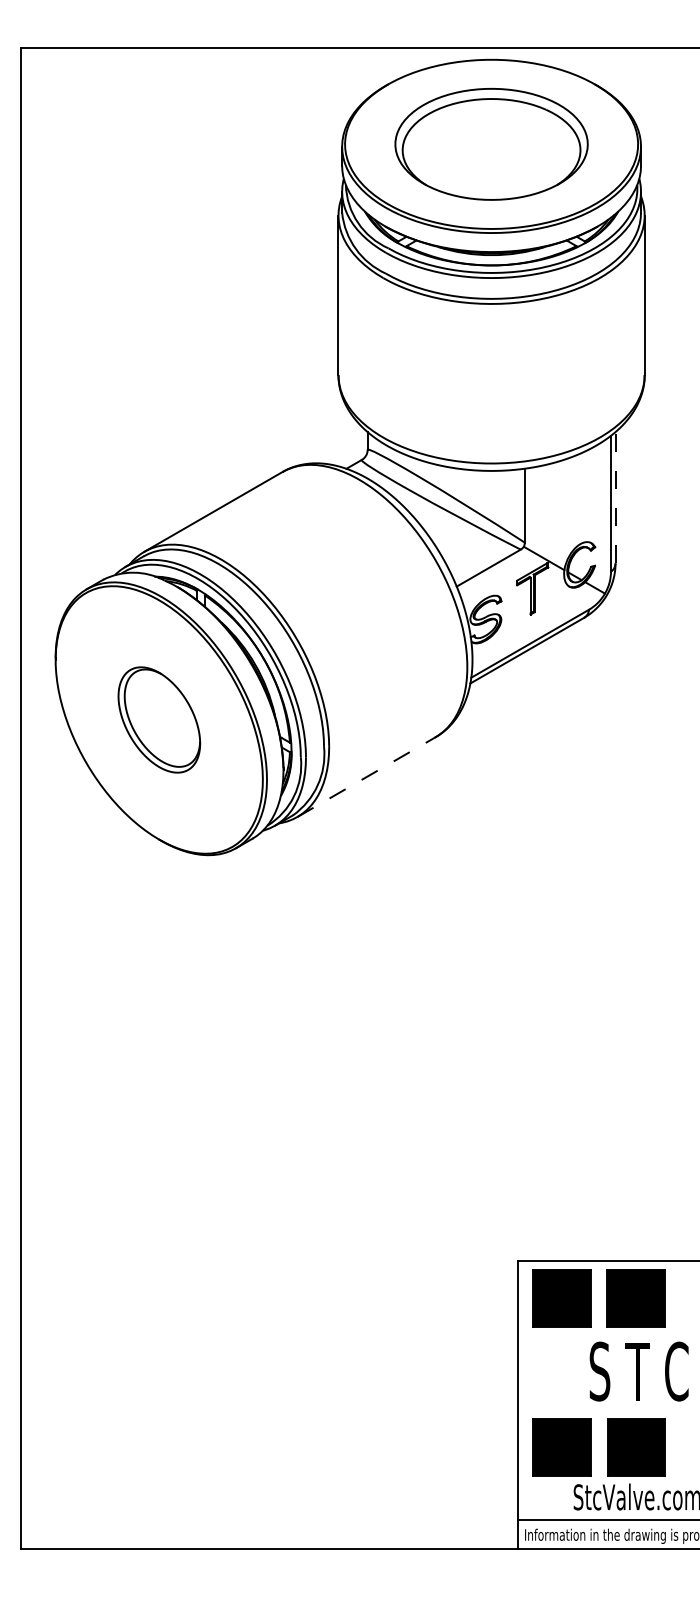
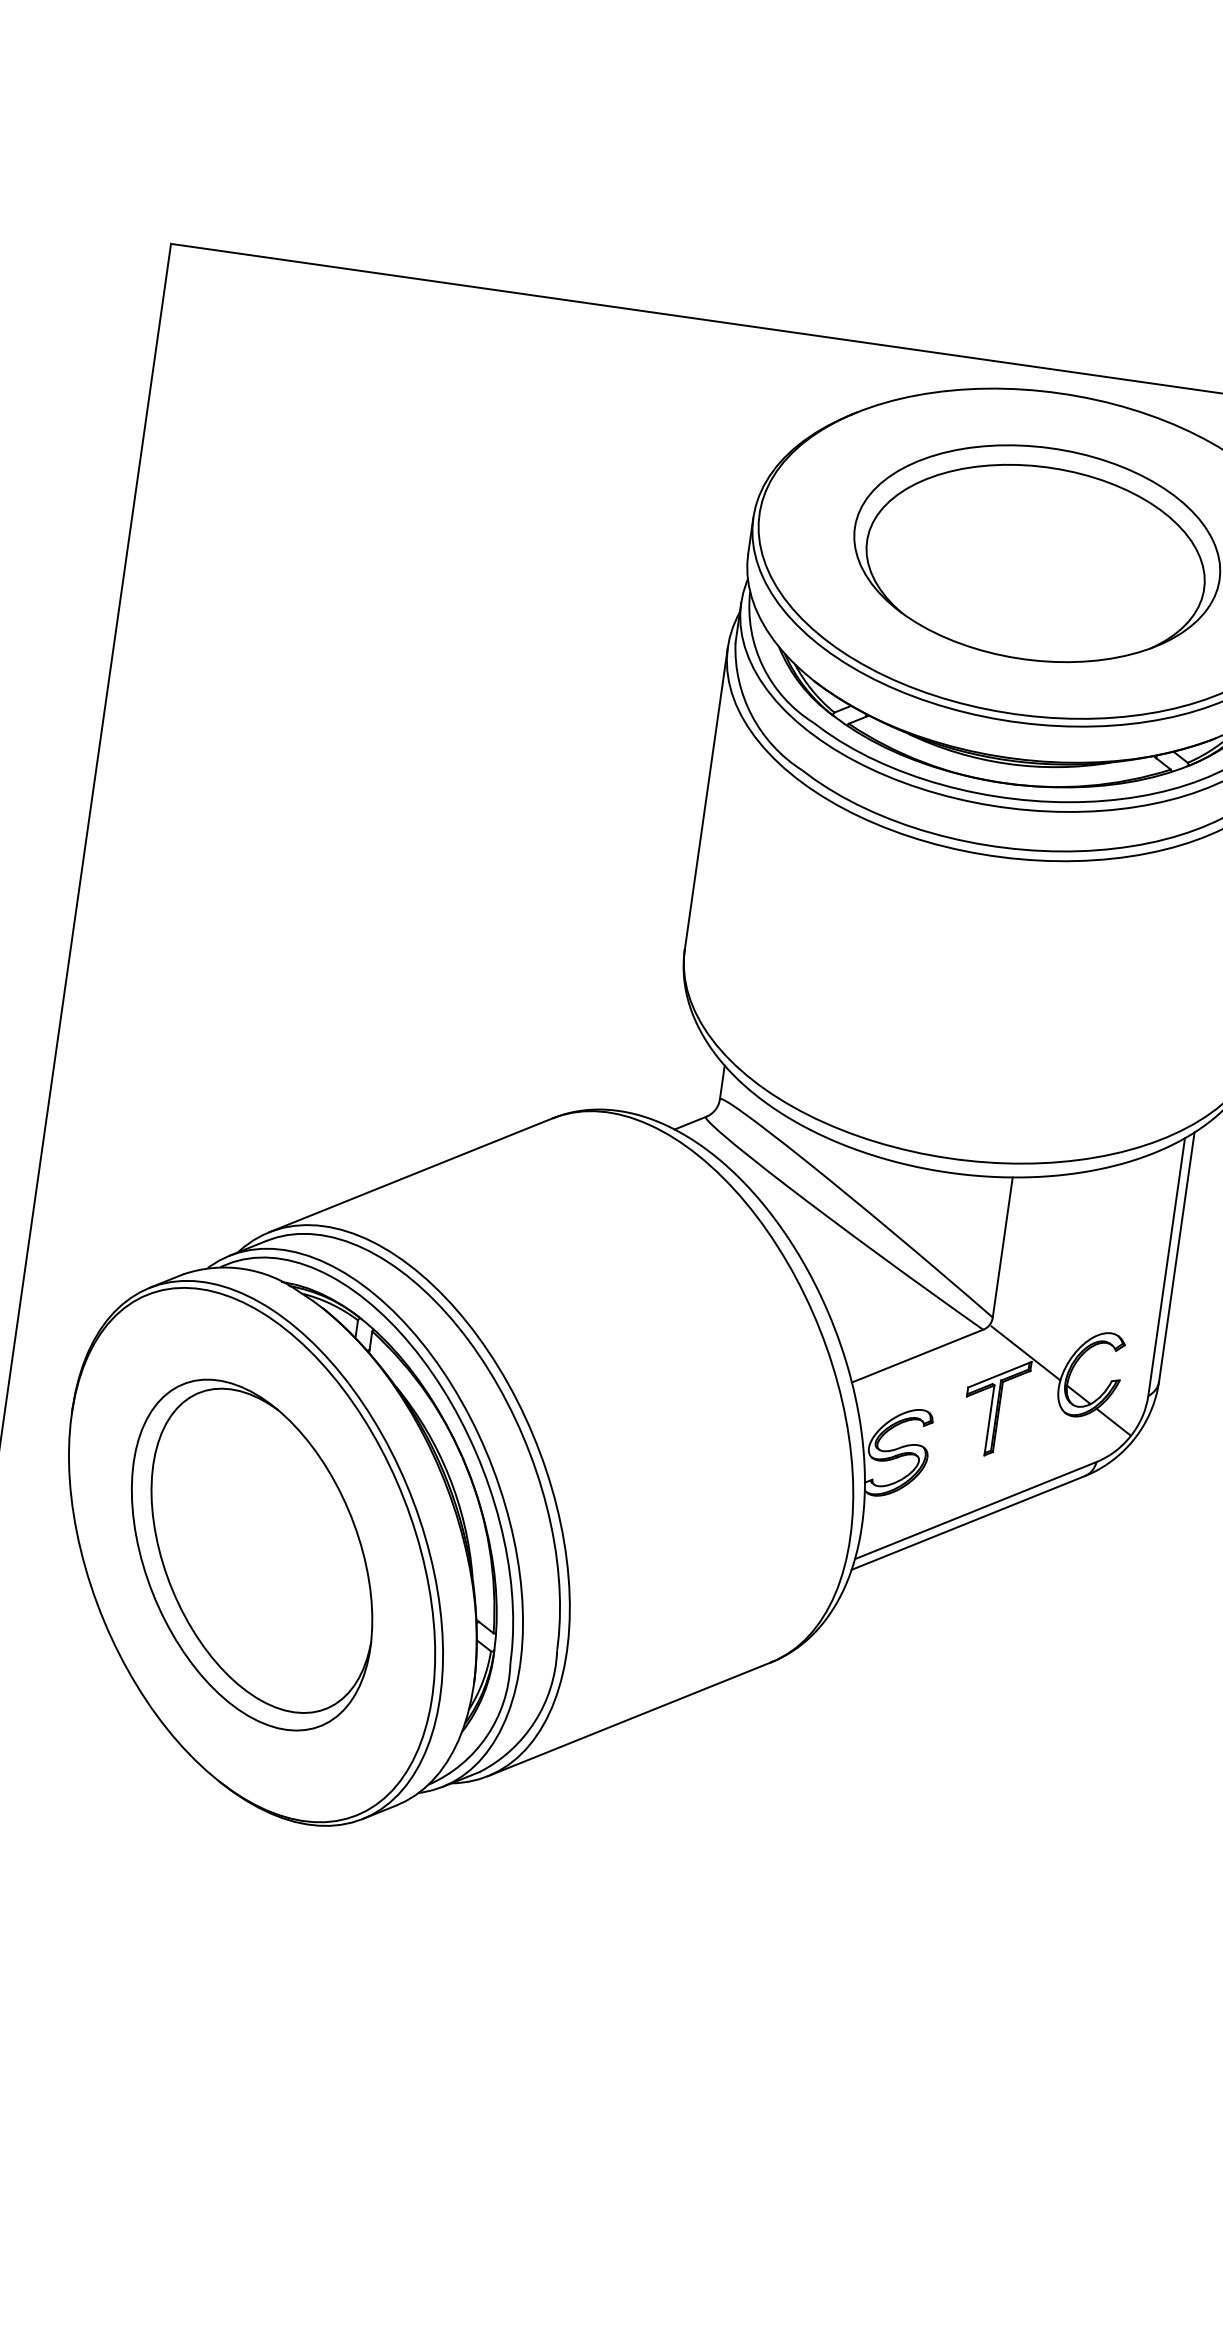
line: (615, 497) -> (1176, 1256), dashed -> solid
part: (159, 719) -> (252, 1554), size x1.67
line: (366, 777) -> (629, 1719), dashed -> solid

